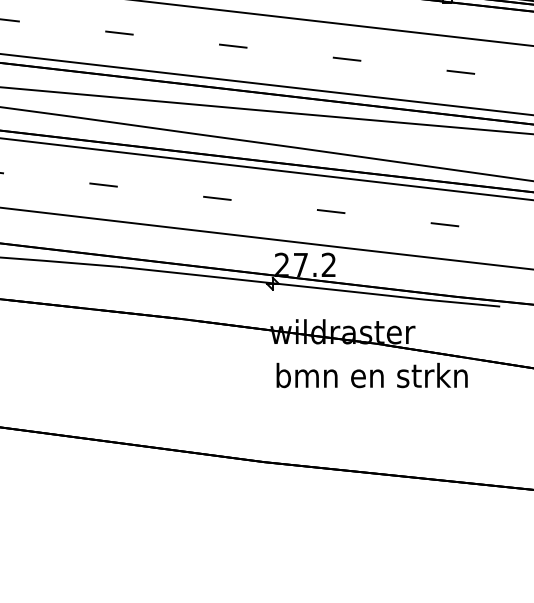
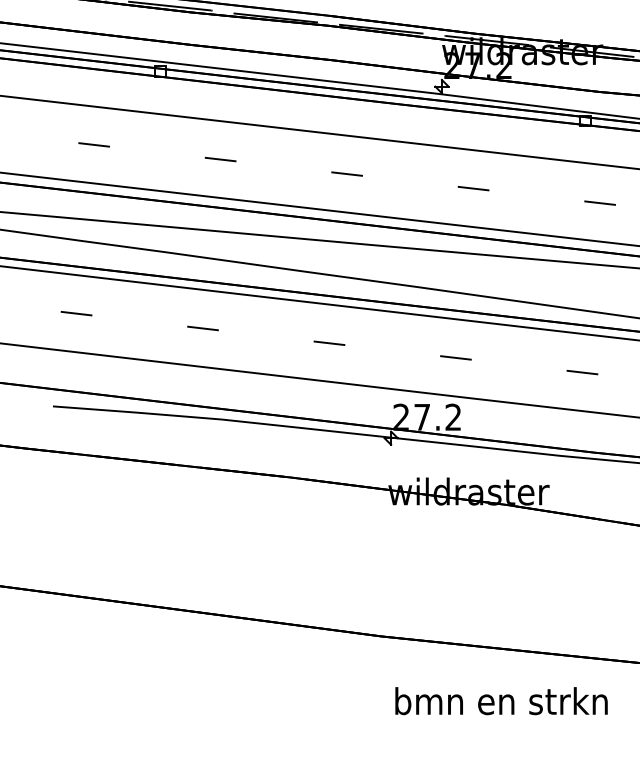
text: (372, 375) -> (501, 701), moved

